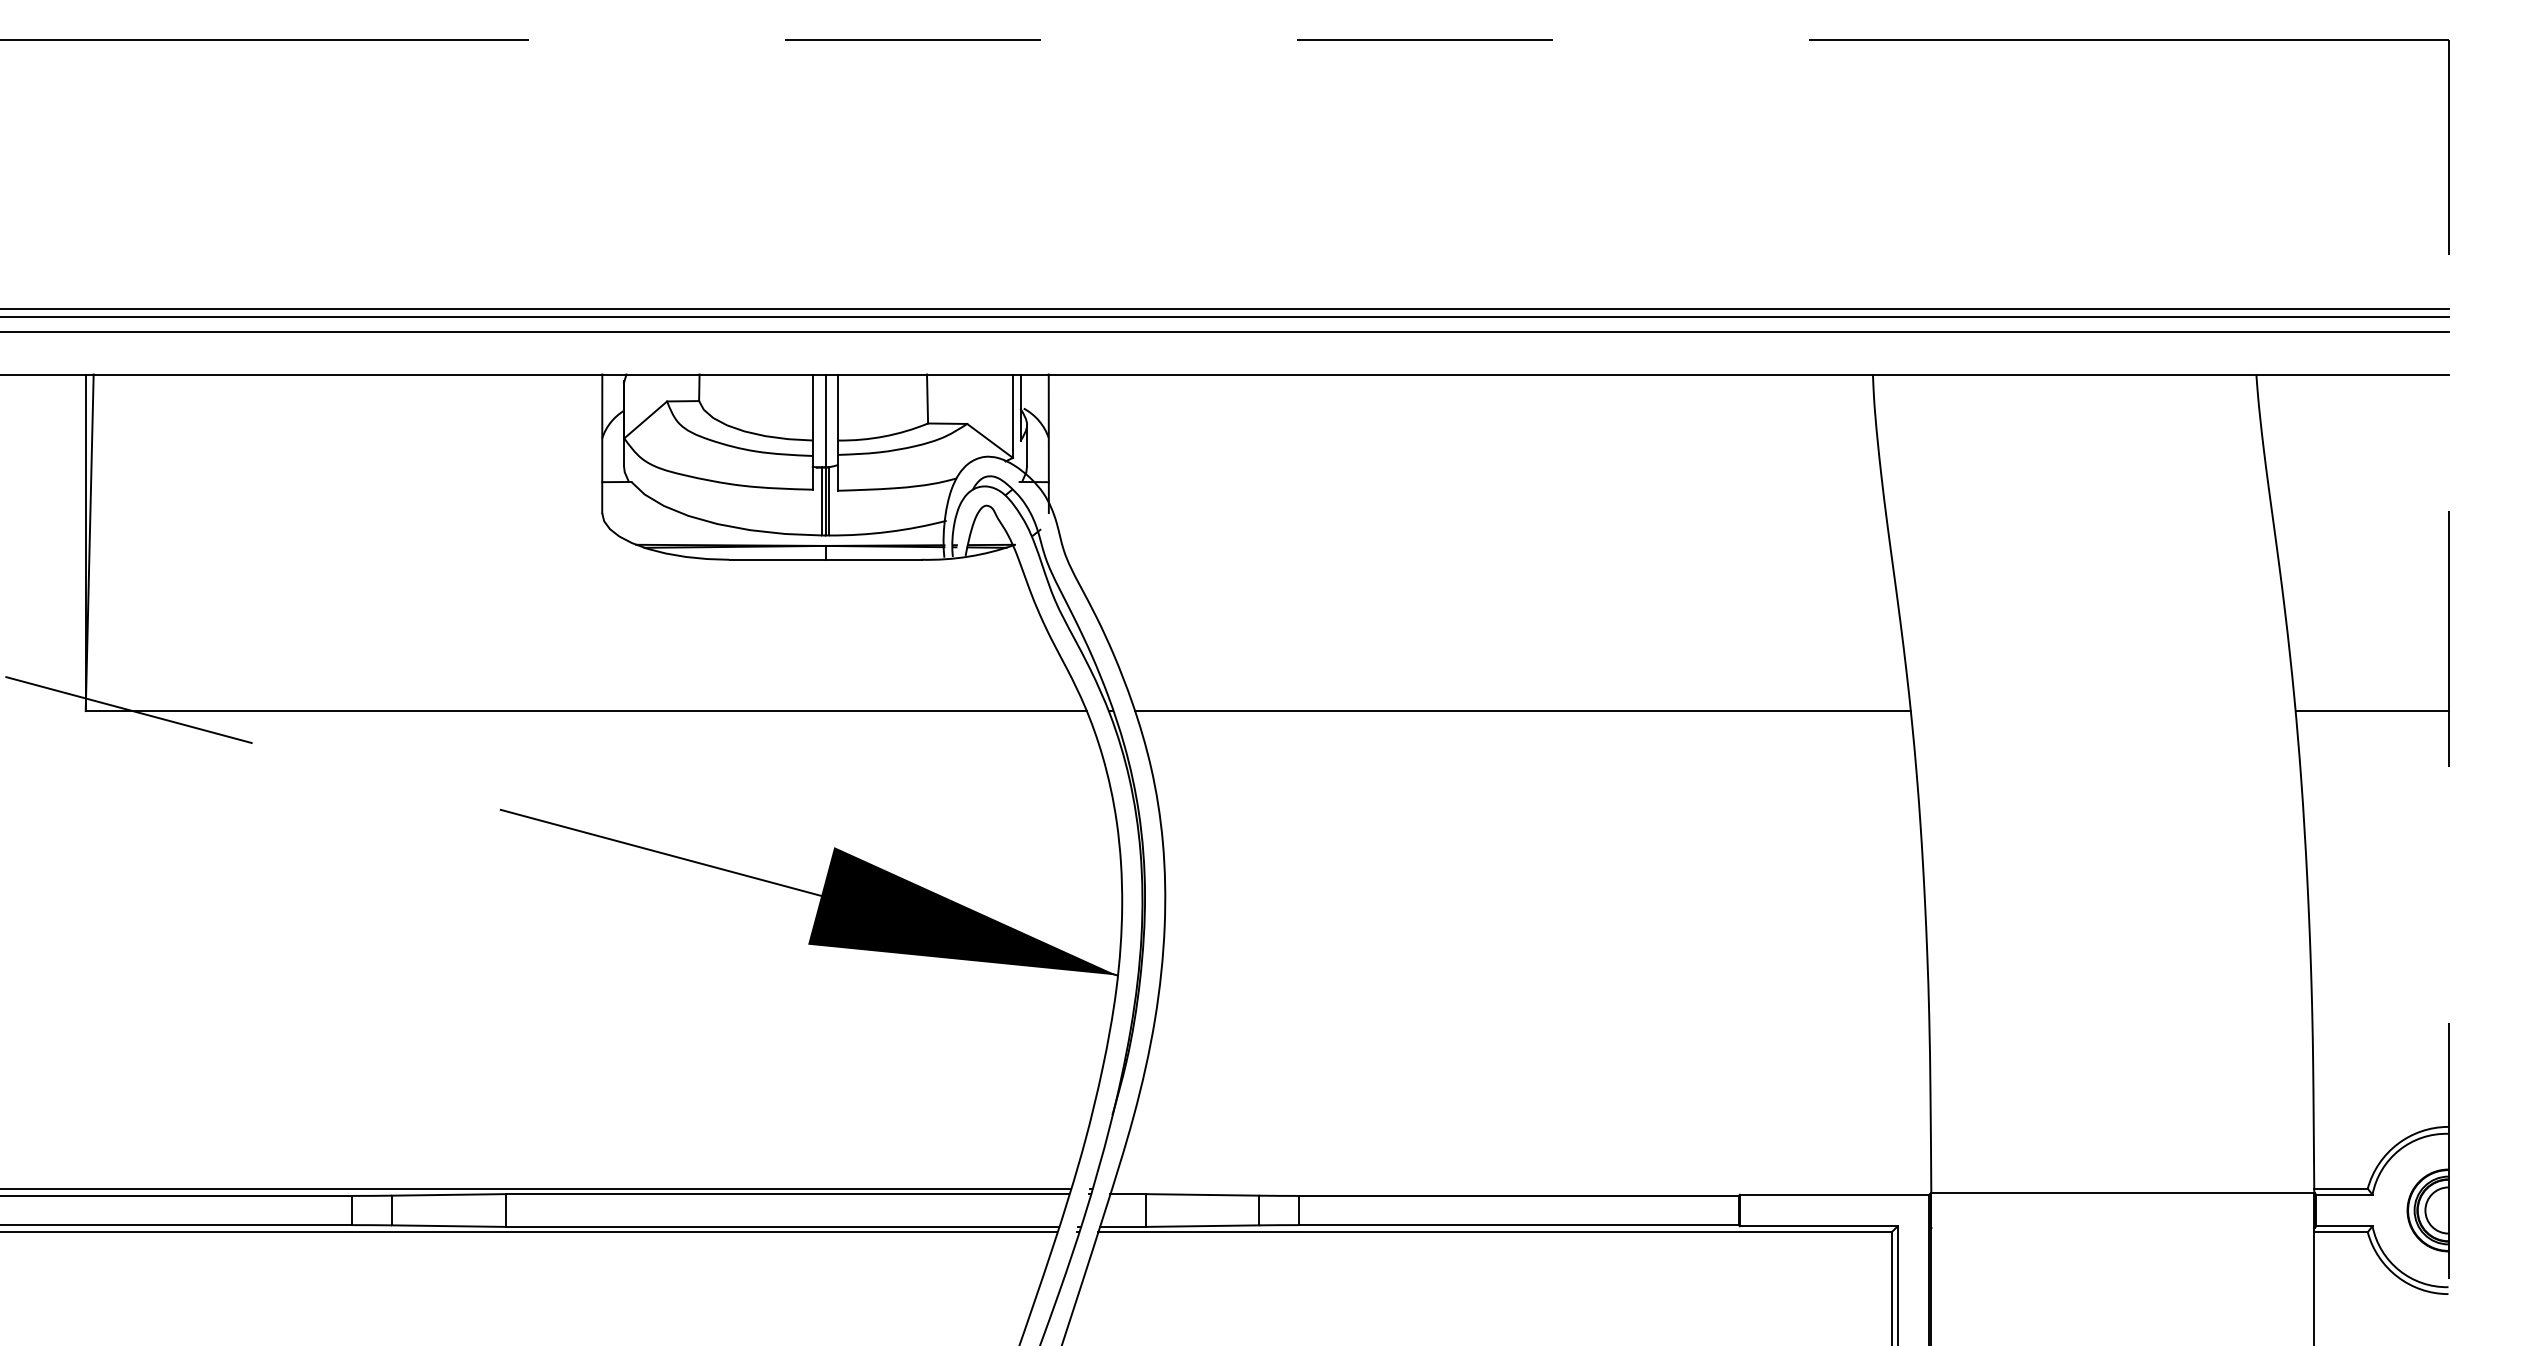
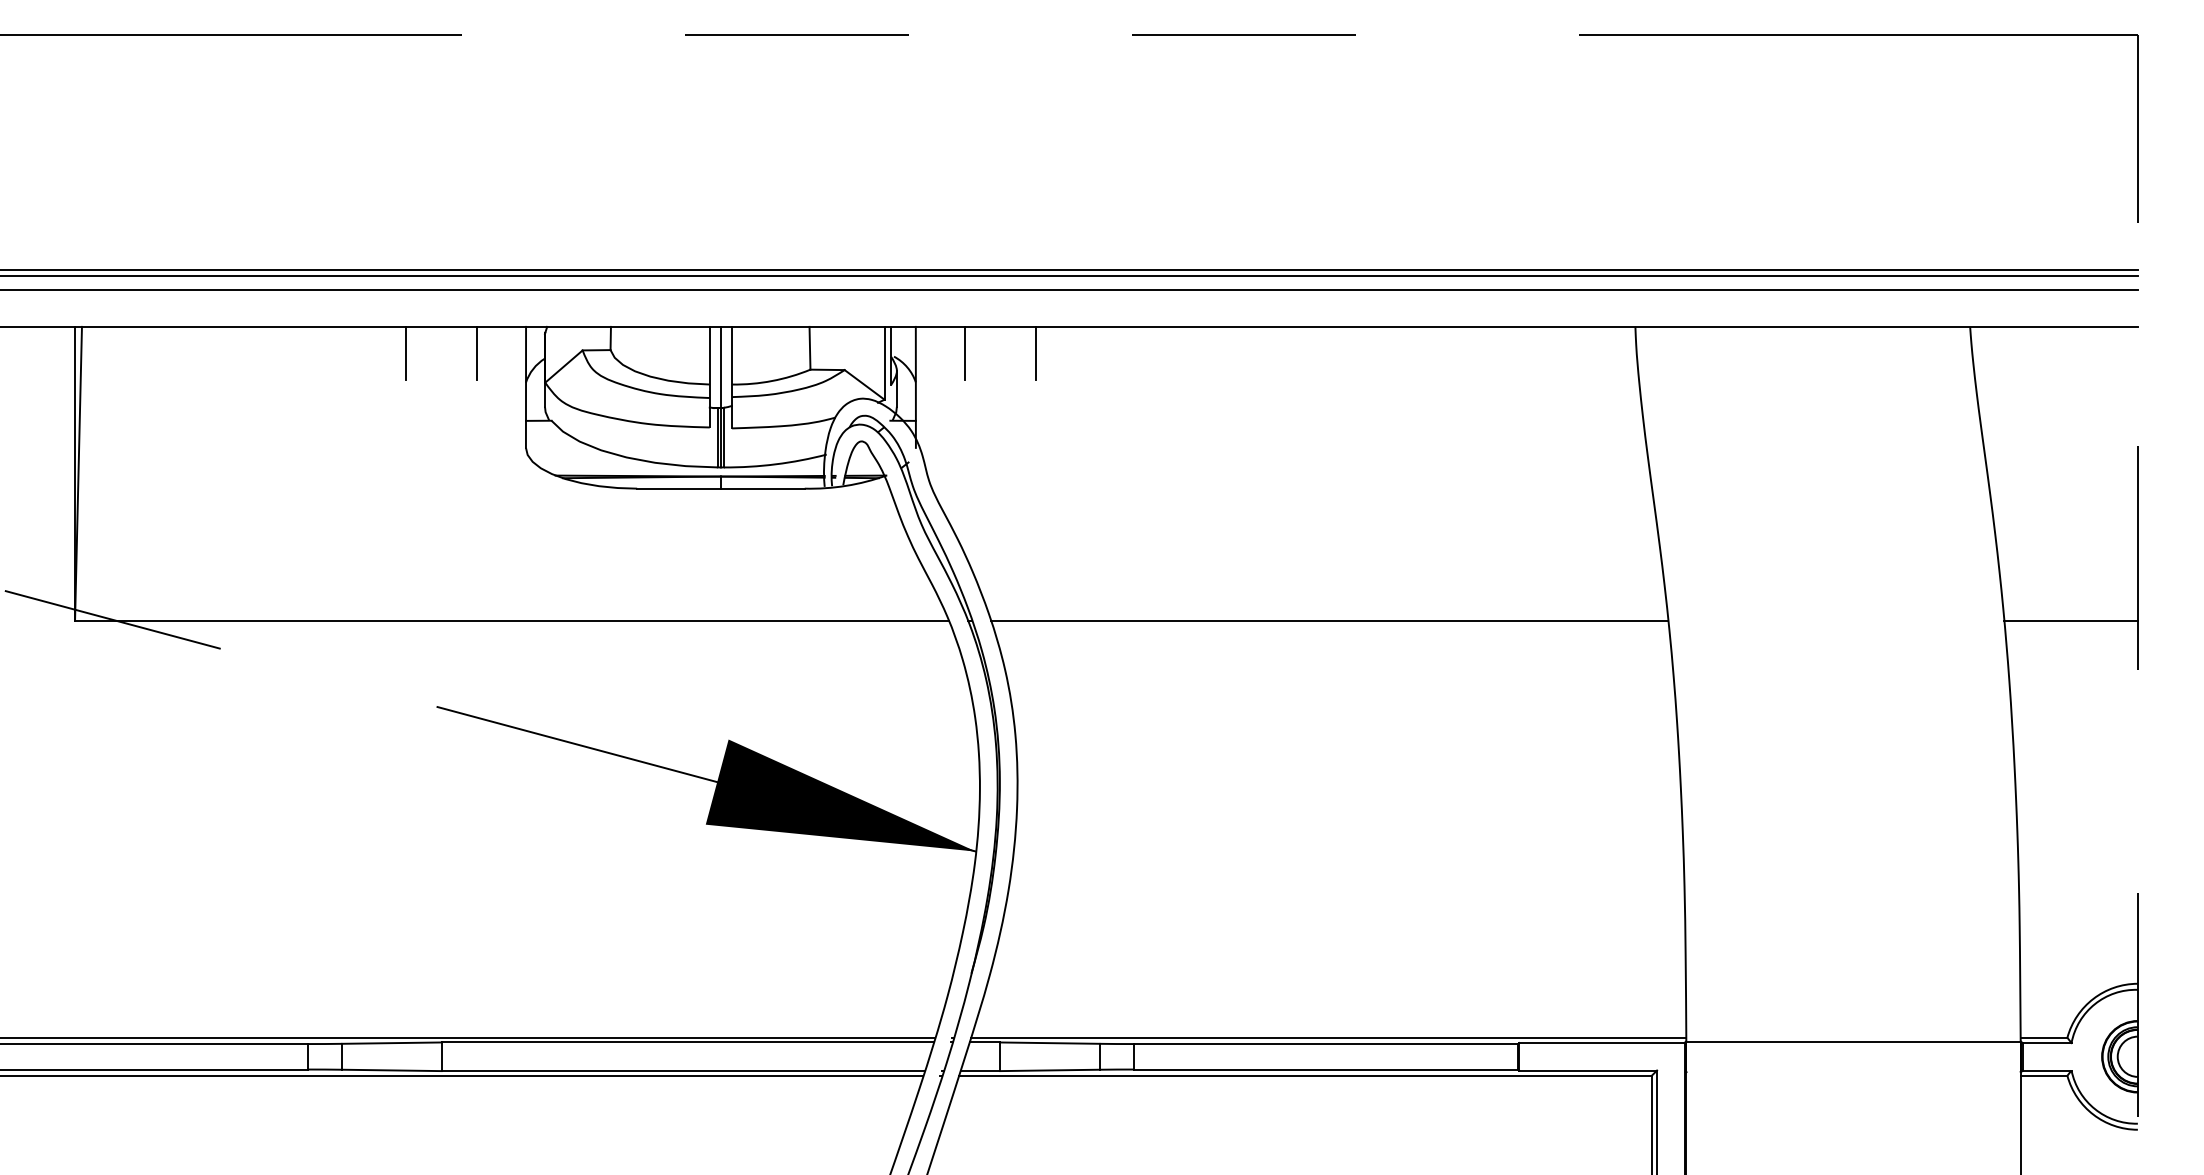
line: (465, 403) -> (406, 352), added
line: (545, 403) -> (476, 352), added
line: (1105, 403) -> (965, 352), added
line: (1185, 403) -> (1035, 352), added
line: (1521, 1188) -> (1328, 1037), added

